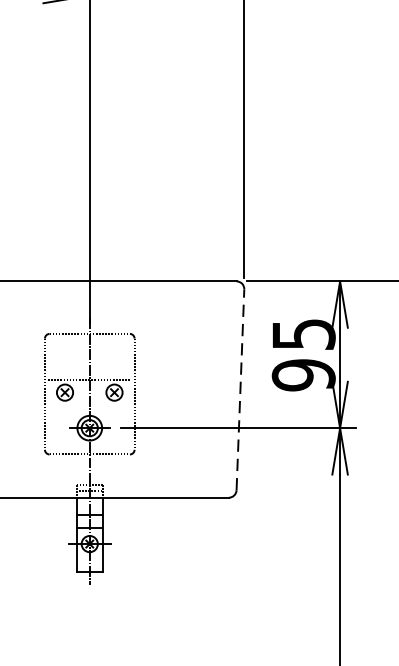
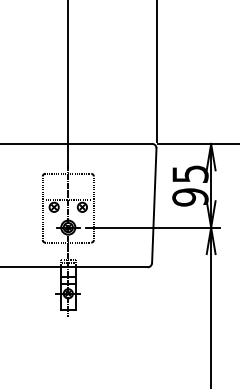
line: (240, 389) -> (154, 205), dashed -> solid

